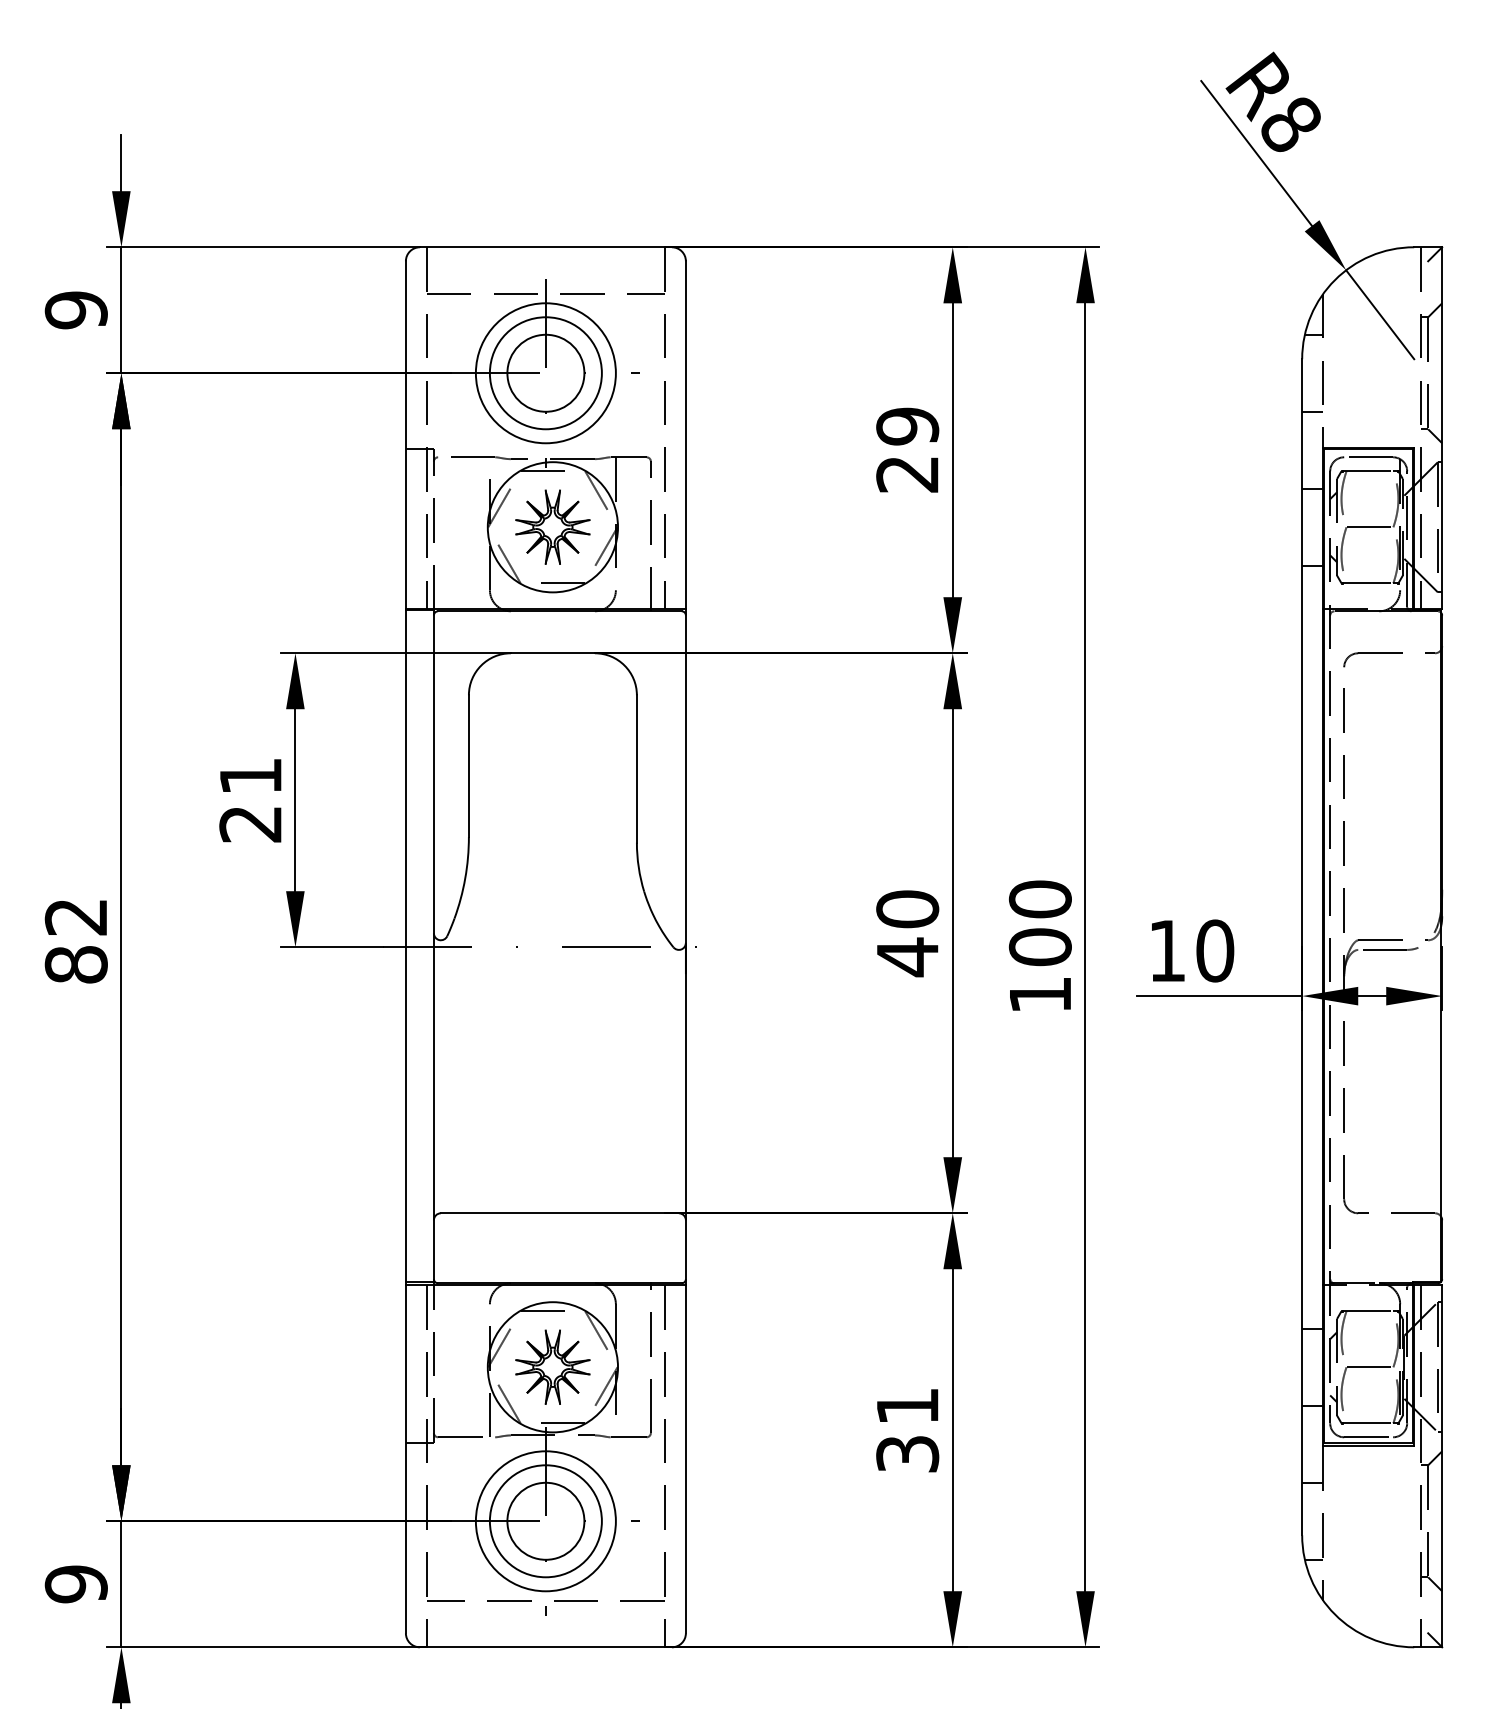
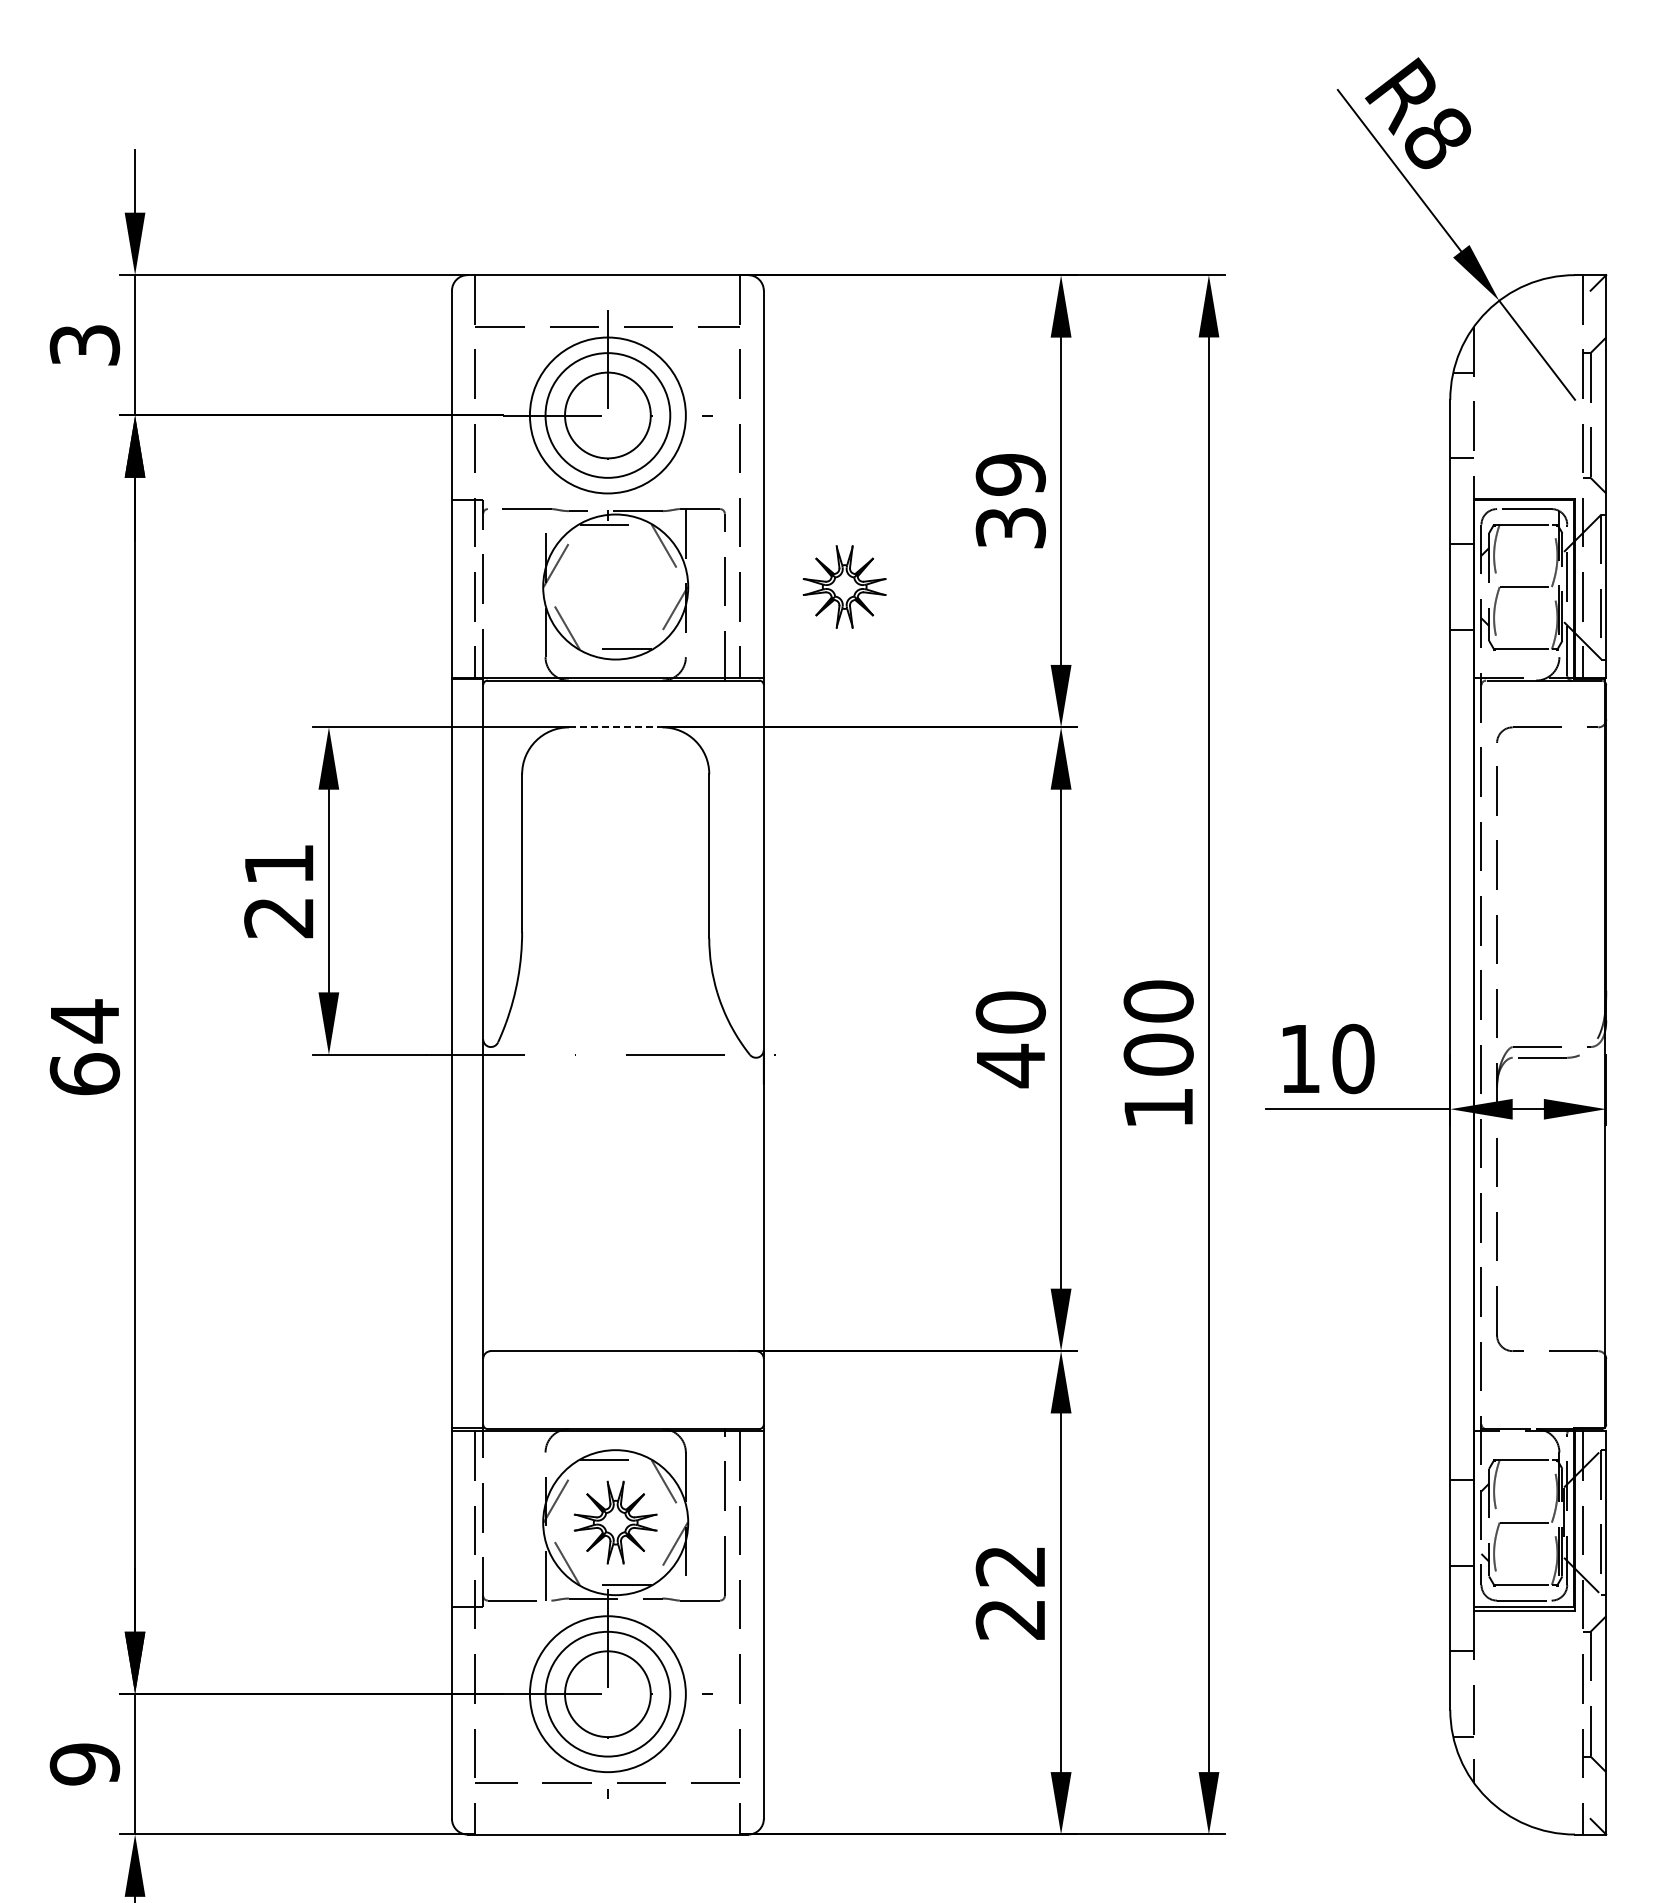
text: (75, 310) -> (84, 345), 9 -> 3
text: (907, 474) -> (1010, 528), 29 -> 39
part: (552, 526) -> (844, 586), moved
line: (552, 653) -> (615, 727), solid -> dashed
text: (75, 940) -> (84, 1047), 82 -> 64
text: (907, 1430) -> (1010, 1593), 31 -> 22

